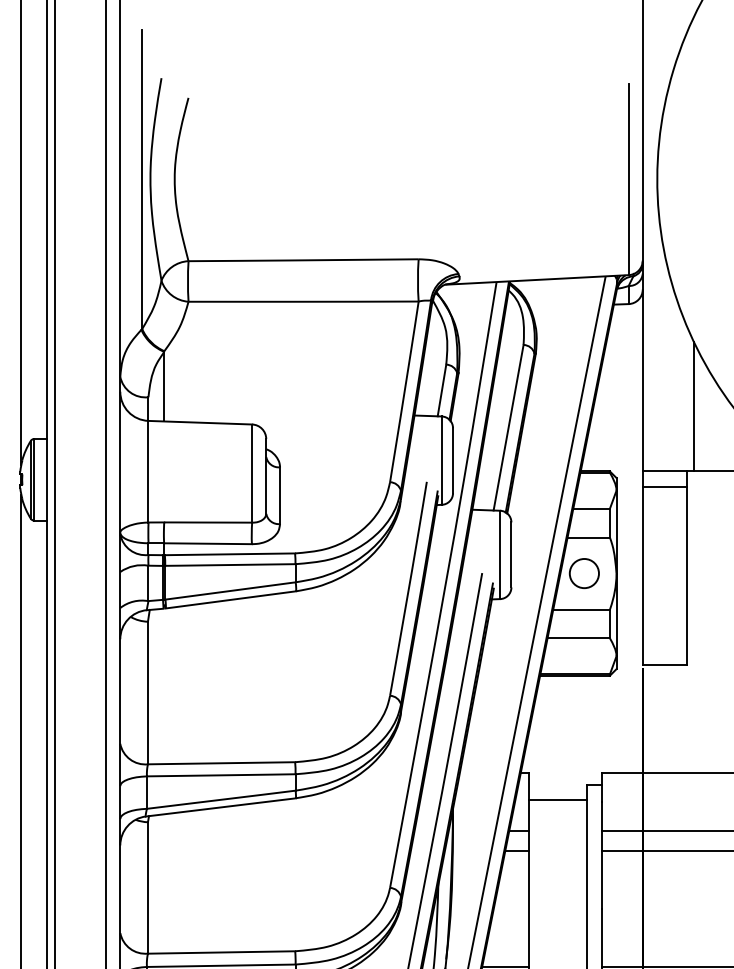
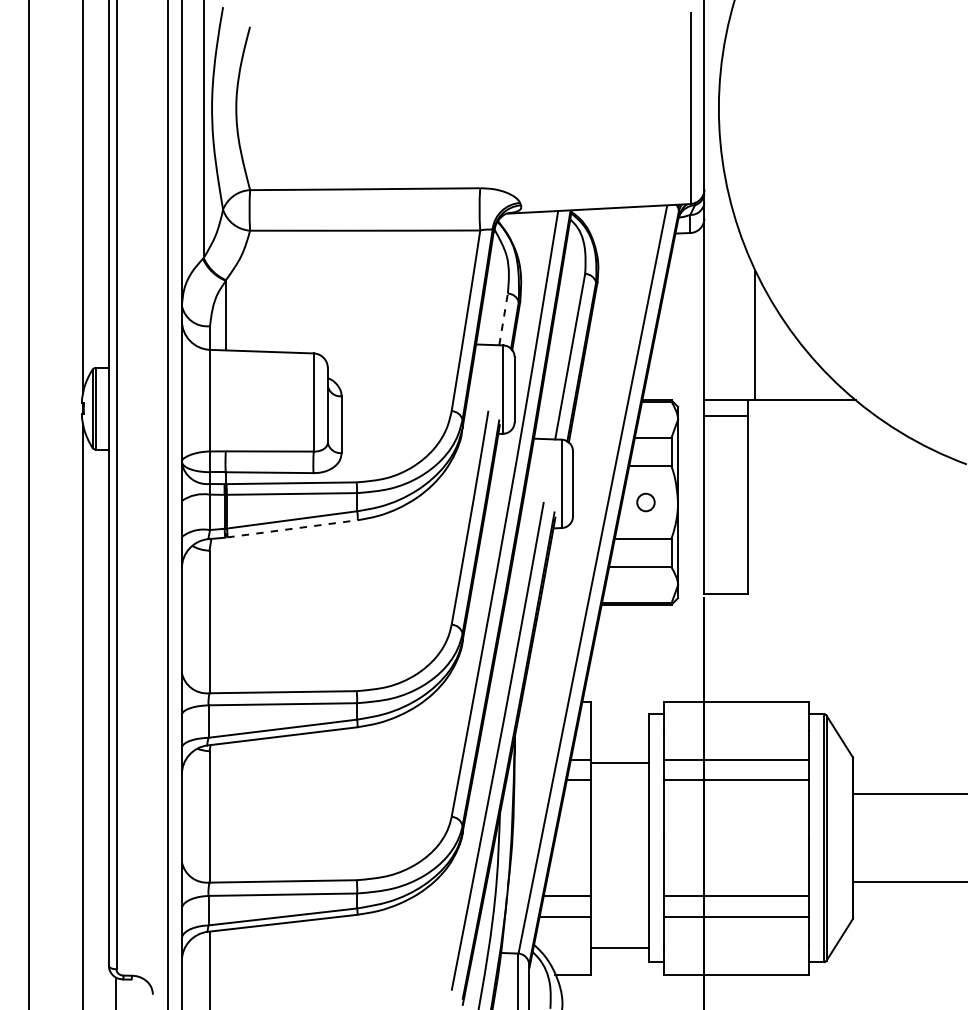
line: (441, 389) -> (503, 318), solid -> dashed
circle: (583, 573) -> (645, 502), size x0.6
line: (230, 599) -> (292, 528), solid -> dashed
line: (557, 799) -> (619, 762), moved

